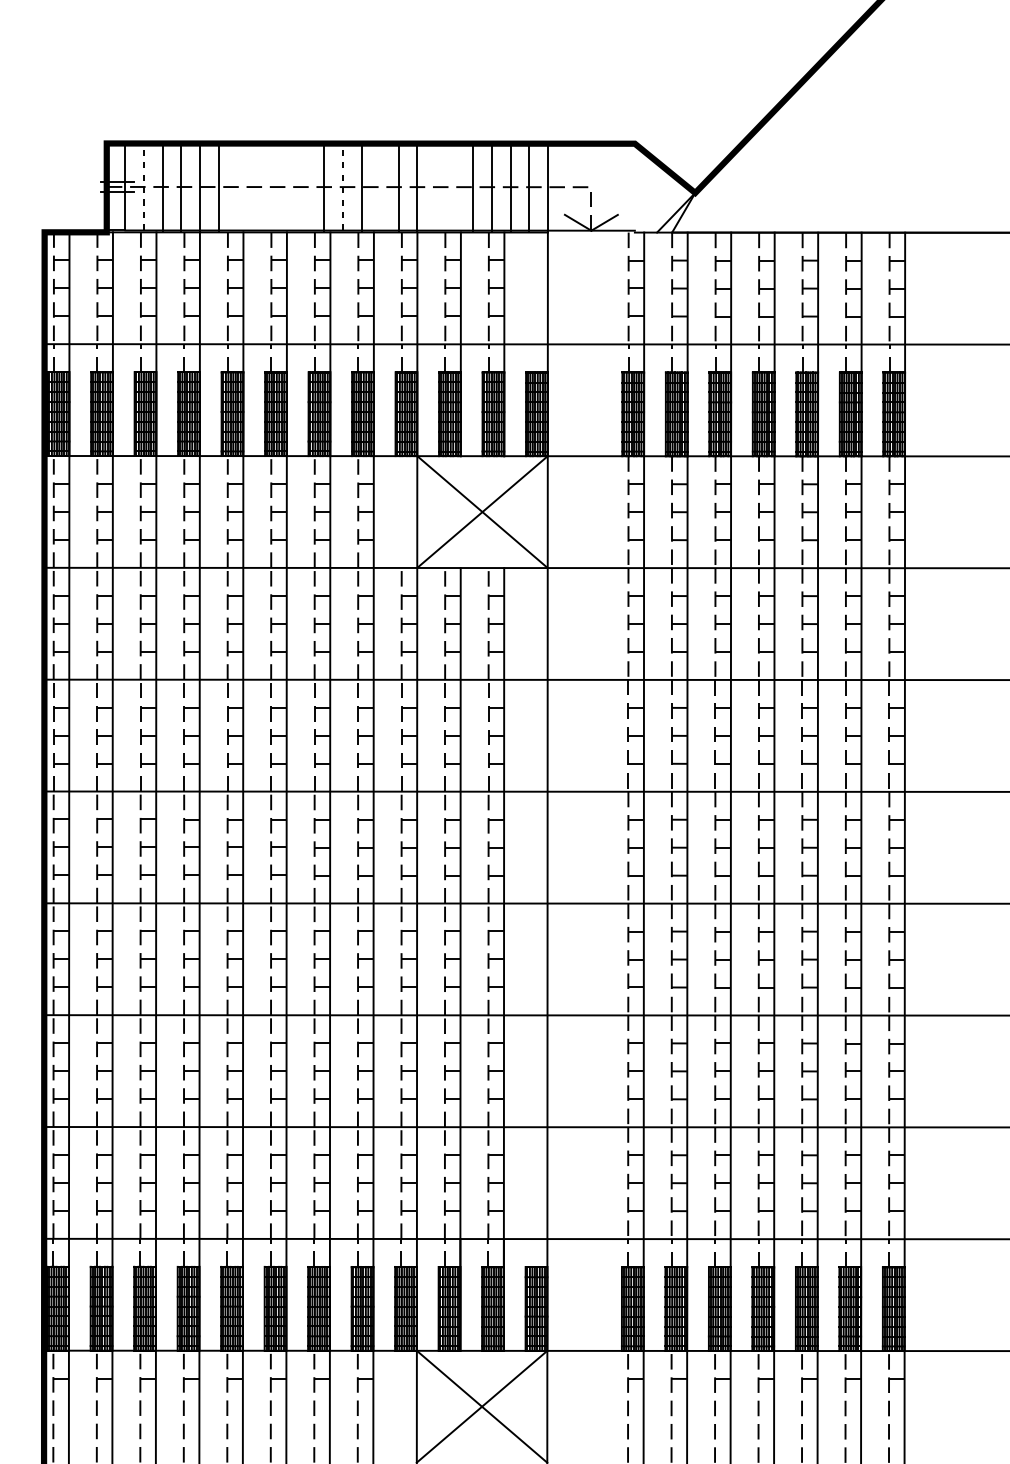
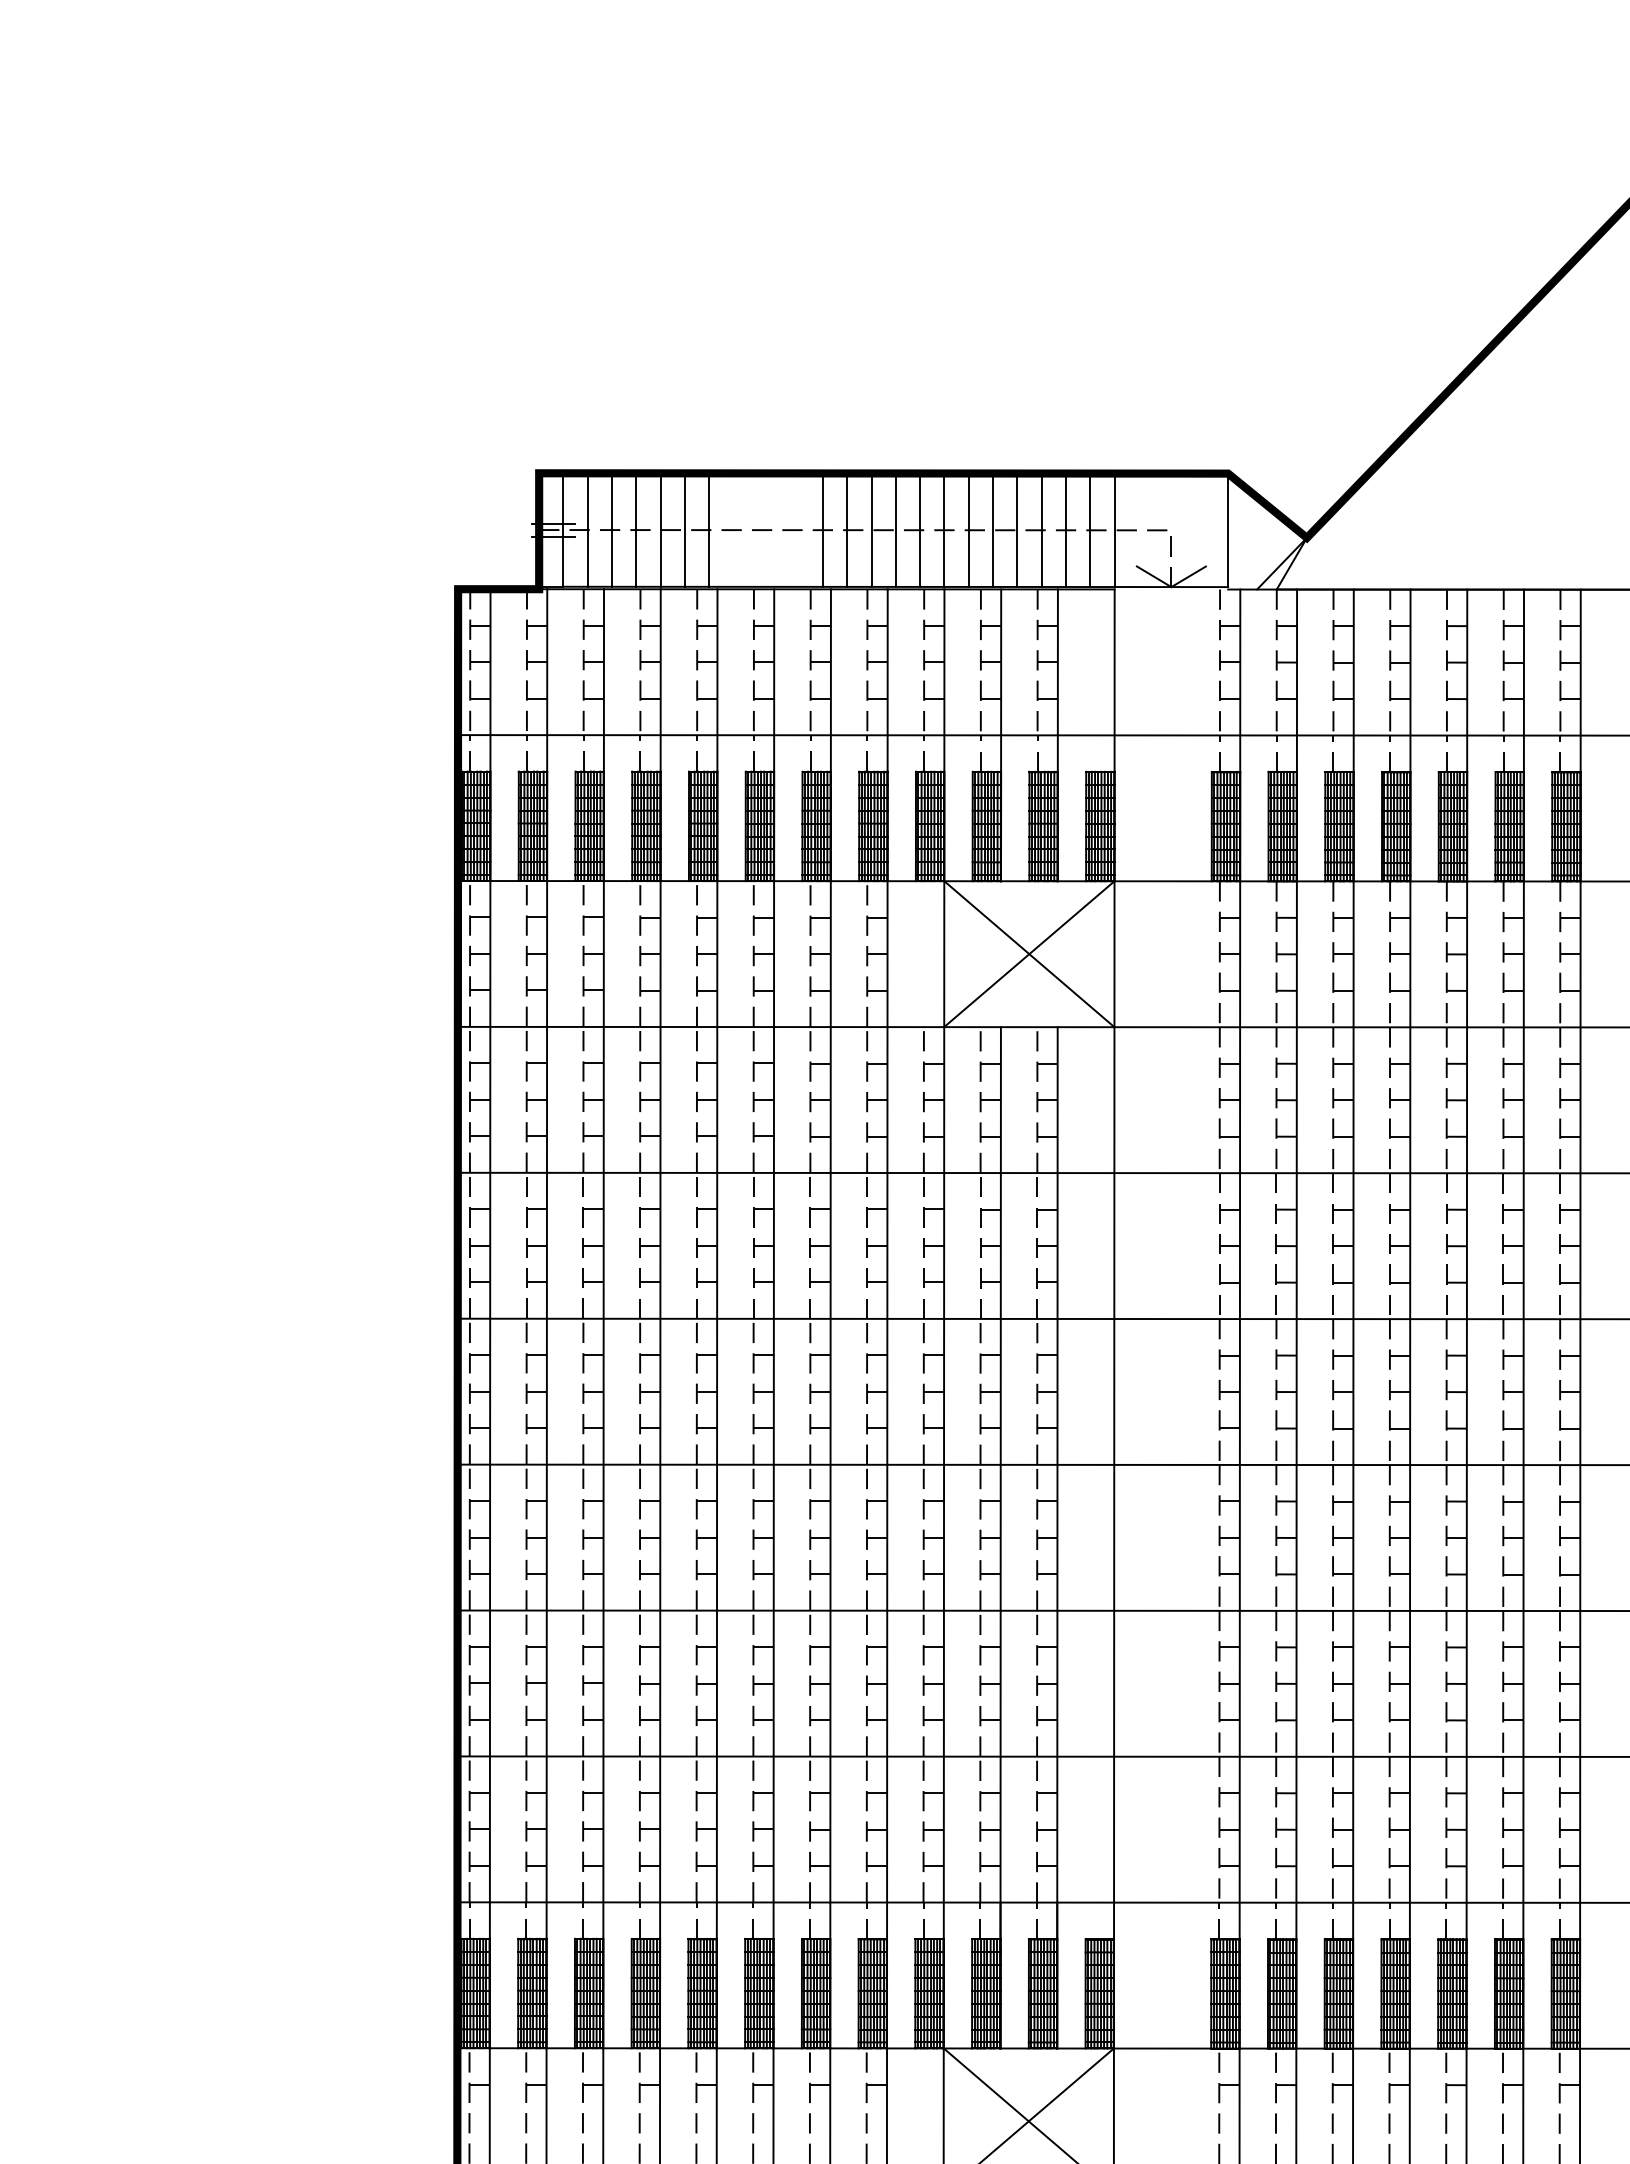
line: (237, 186) -> (709, 529), added
line: (379, 186) -> (895, 529), added
line: (143, 187) -> (587, 530), dashed -> solid
line: (343, 187) -> (847, 530), dashed -> solid
line: (435, 187) -> (968, 530), added
line: (455, 187) -> (993, 530), added
line: (635, 187) -> (1228, 530), added

